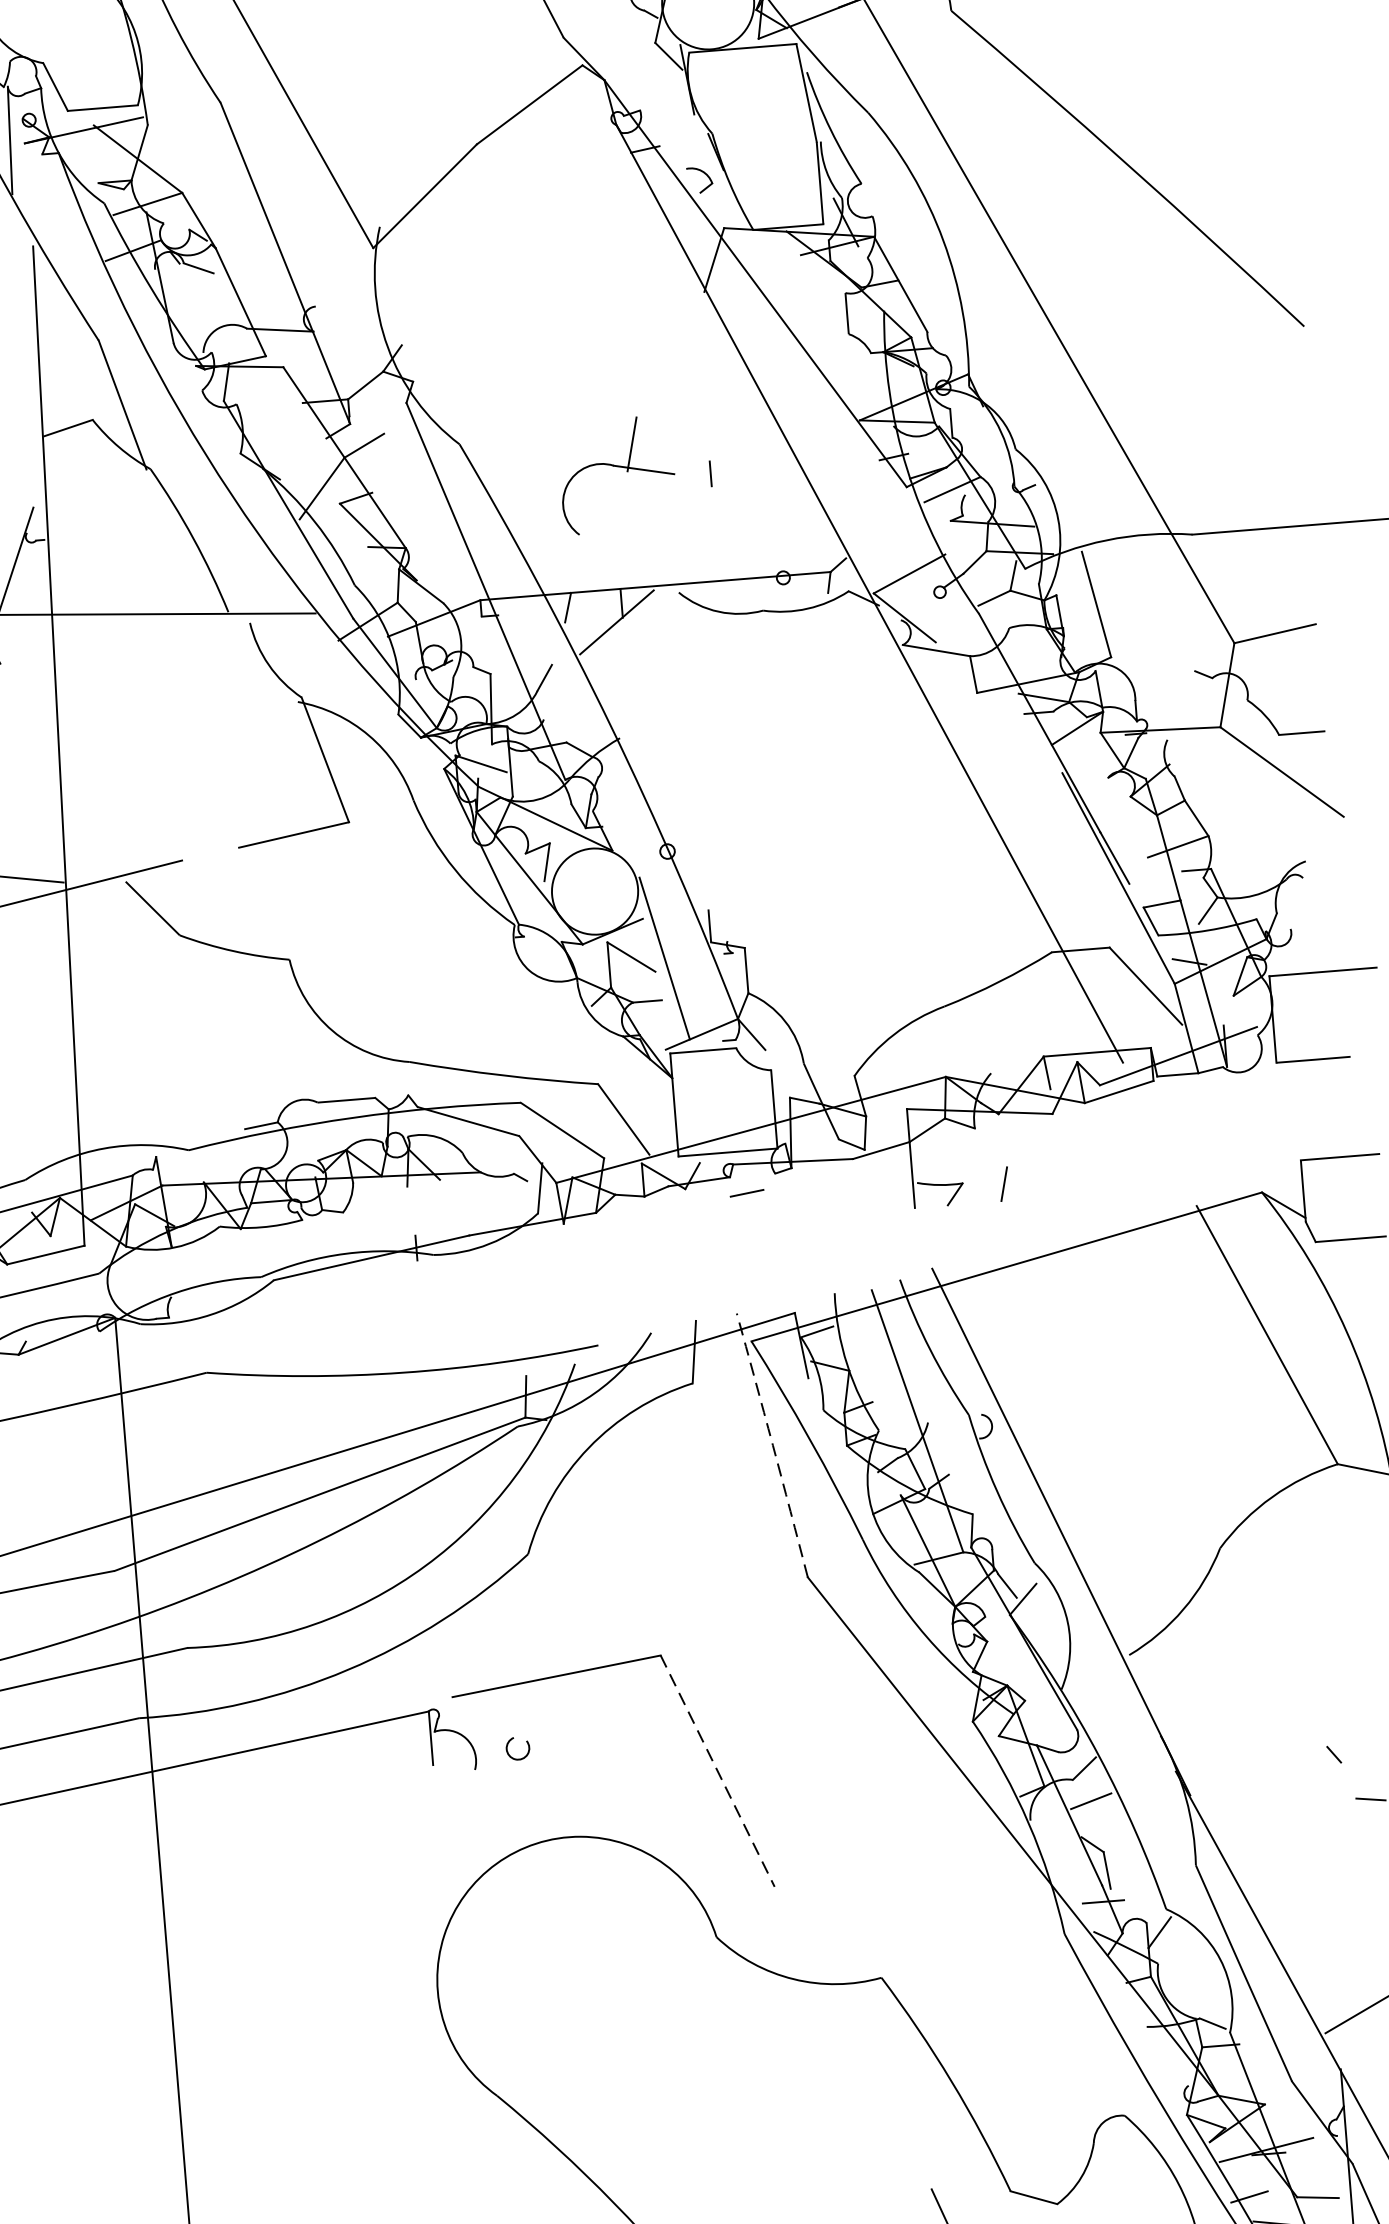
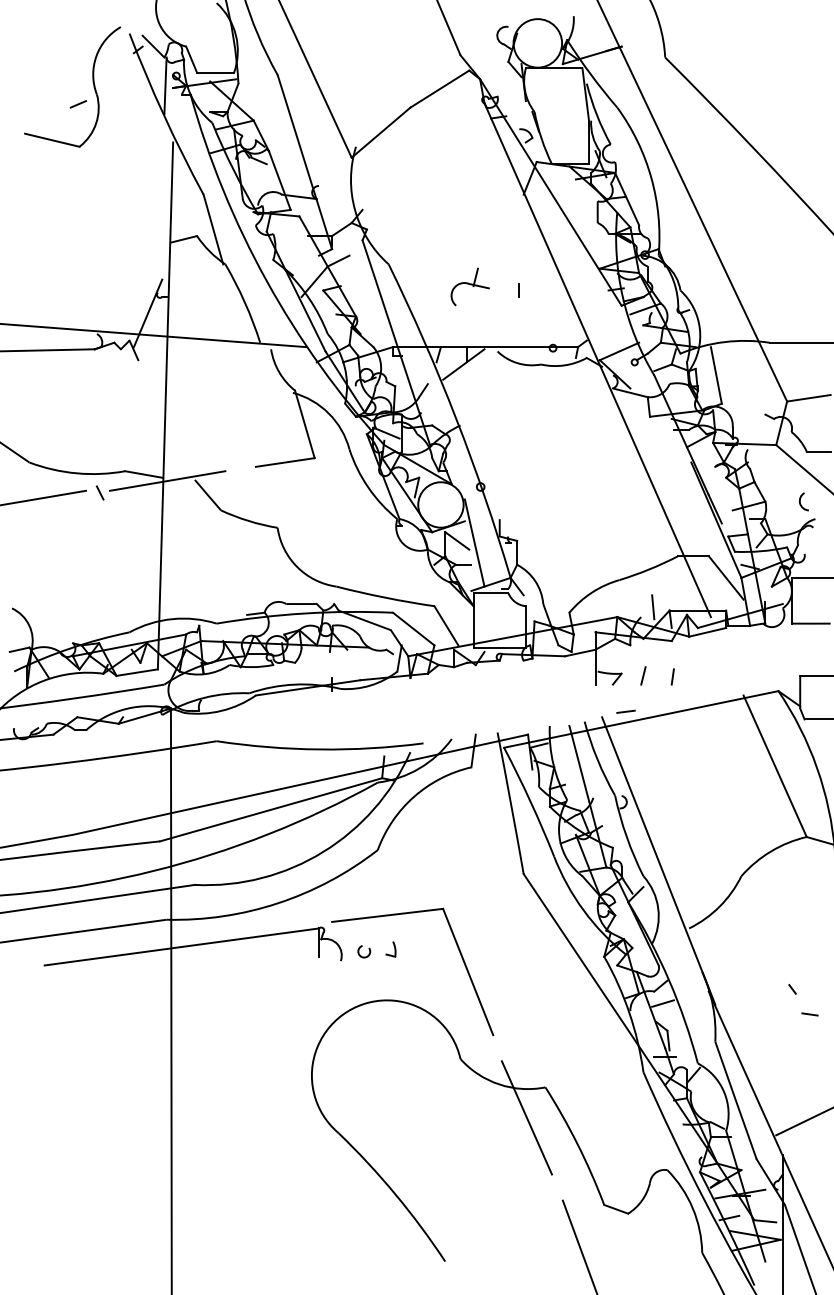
part: (615, 473) -> (469, 286), size x0.62
arc: (1277, 833) -> (801, 503), added
line: (1012, 1053) -> (653, 607), added
line: (1059, 1180) -> (672, 676), added
line: (746, 1192) -> (625, 711), moved
arc: (772, 1445) -> (510, 803), dashed -> solid
part: (567, 1740) -> (390, 949), added
line: (718, 1772) -> (468, 972), dashed -> solid
line: (850, 2037) -> (526, 1117), added

